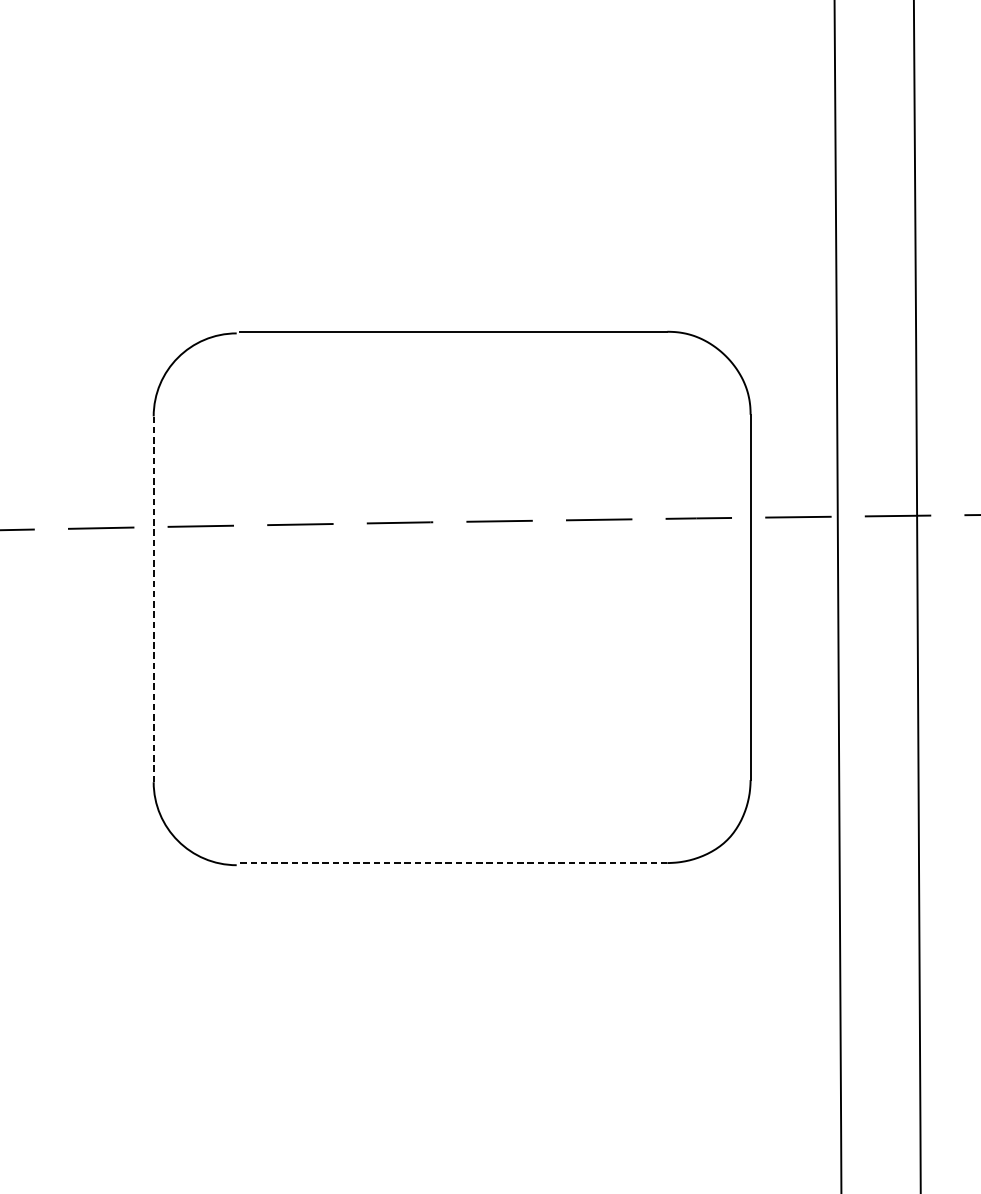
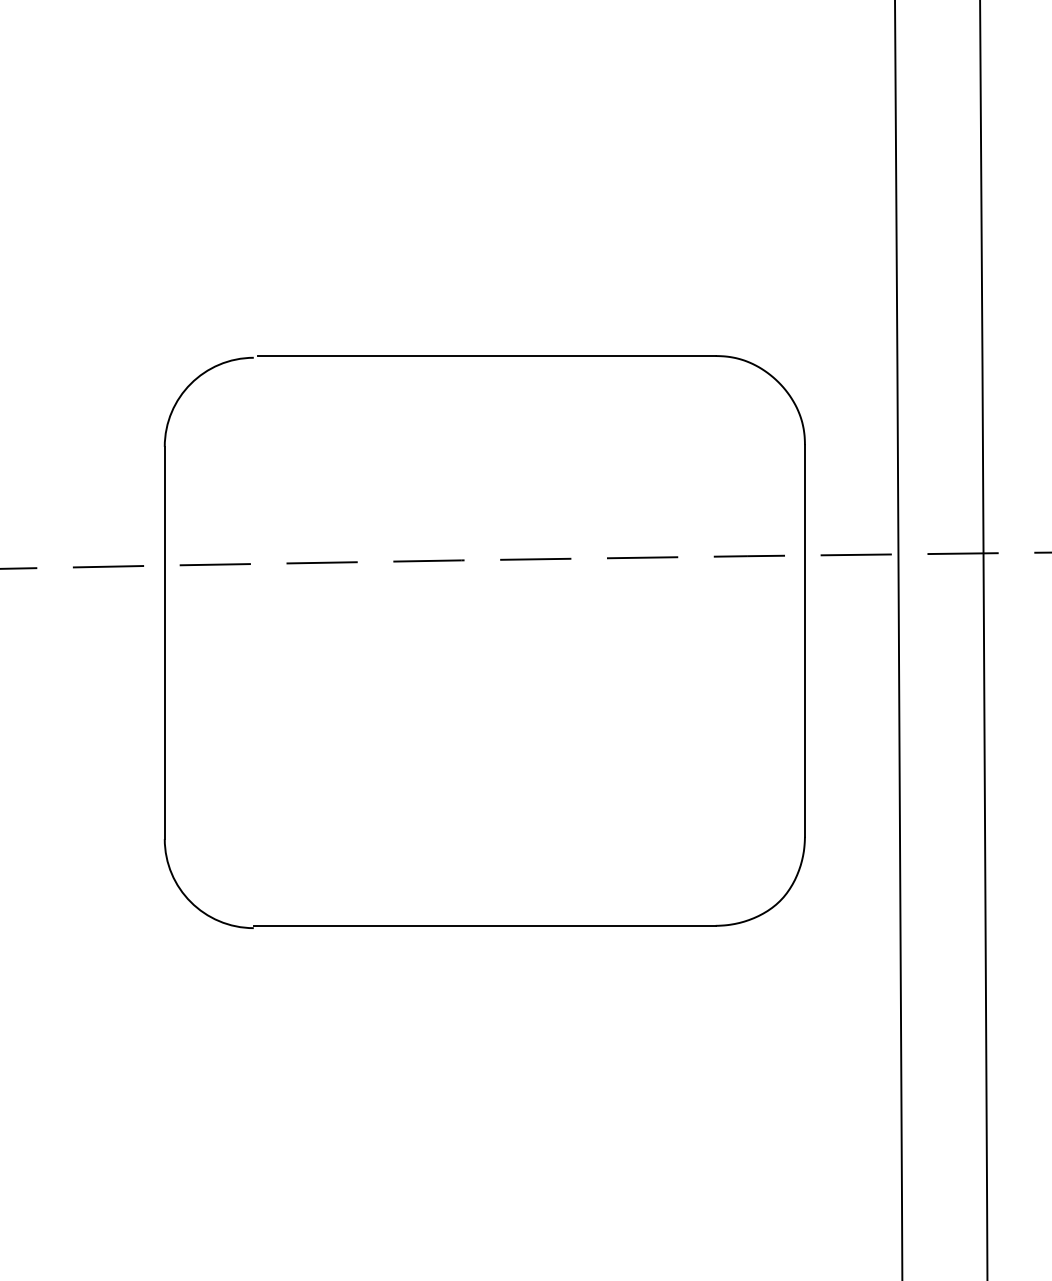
line: (153, 598) -> (164, 642), dashed -> solid
line: (451, 862) -> (484, 925), dashed -> solid

